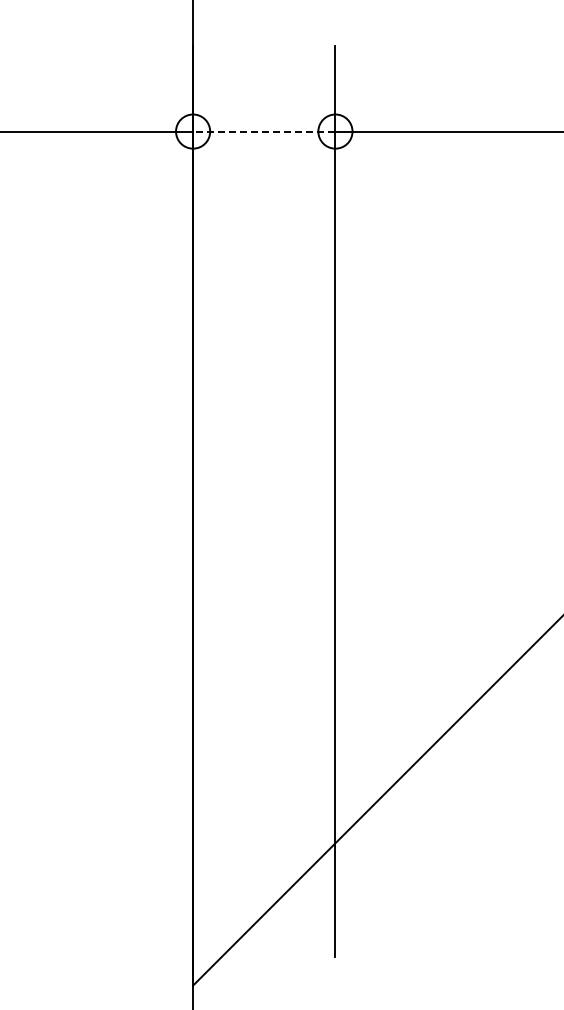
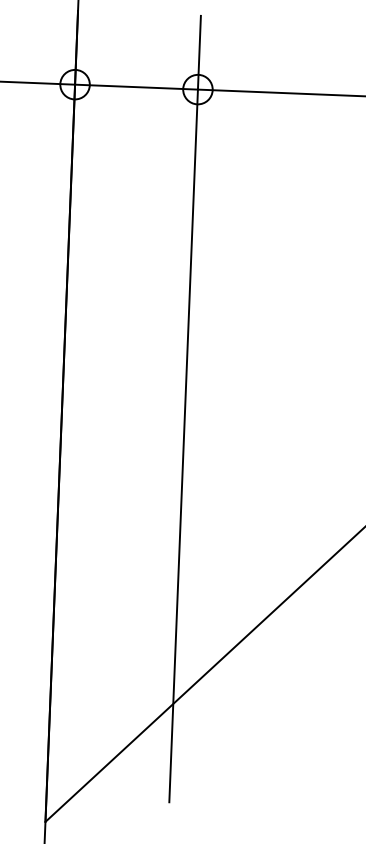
line: (263, 131) -> (135, 87), dashed -> solid

